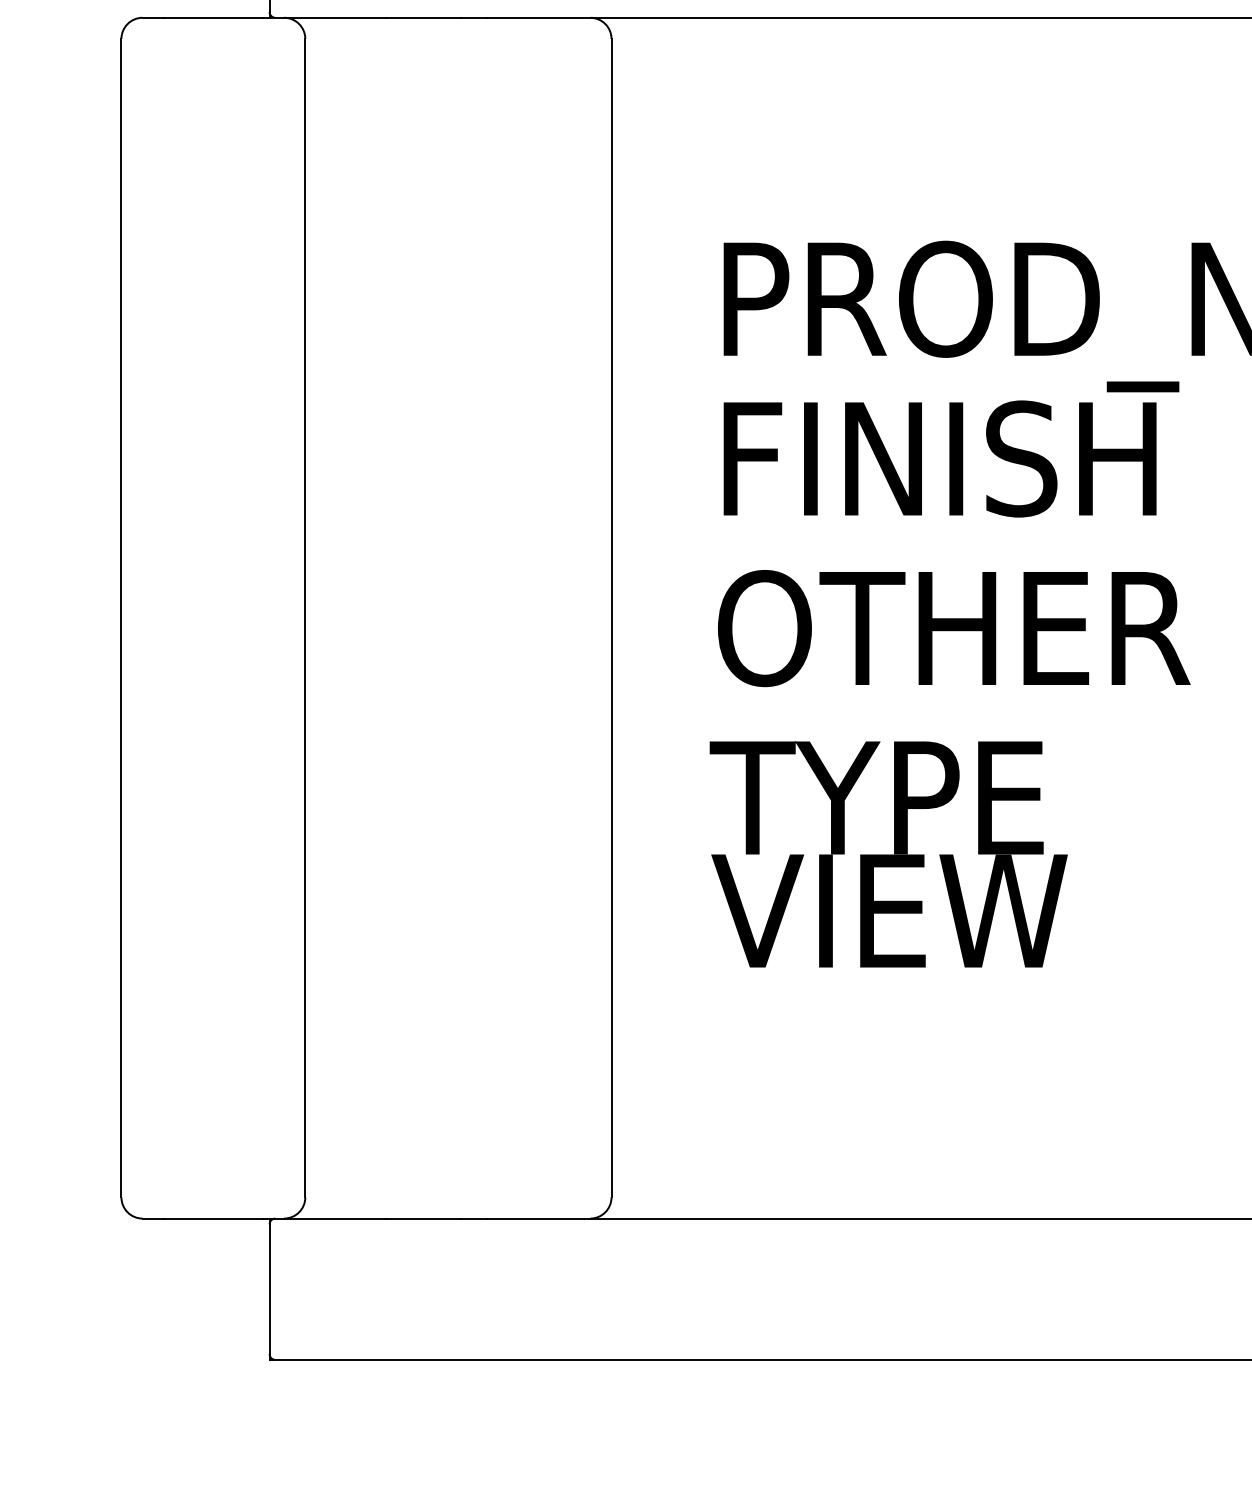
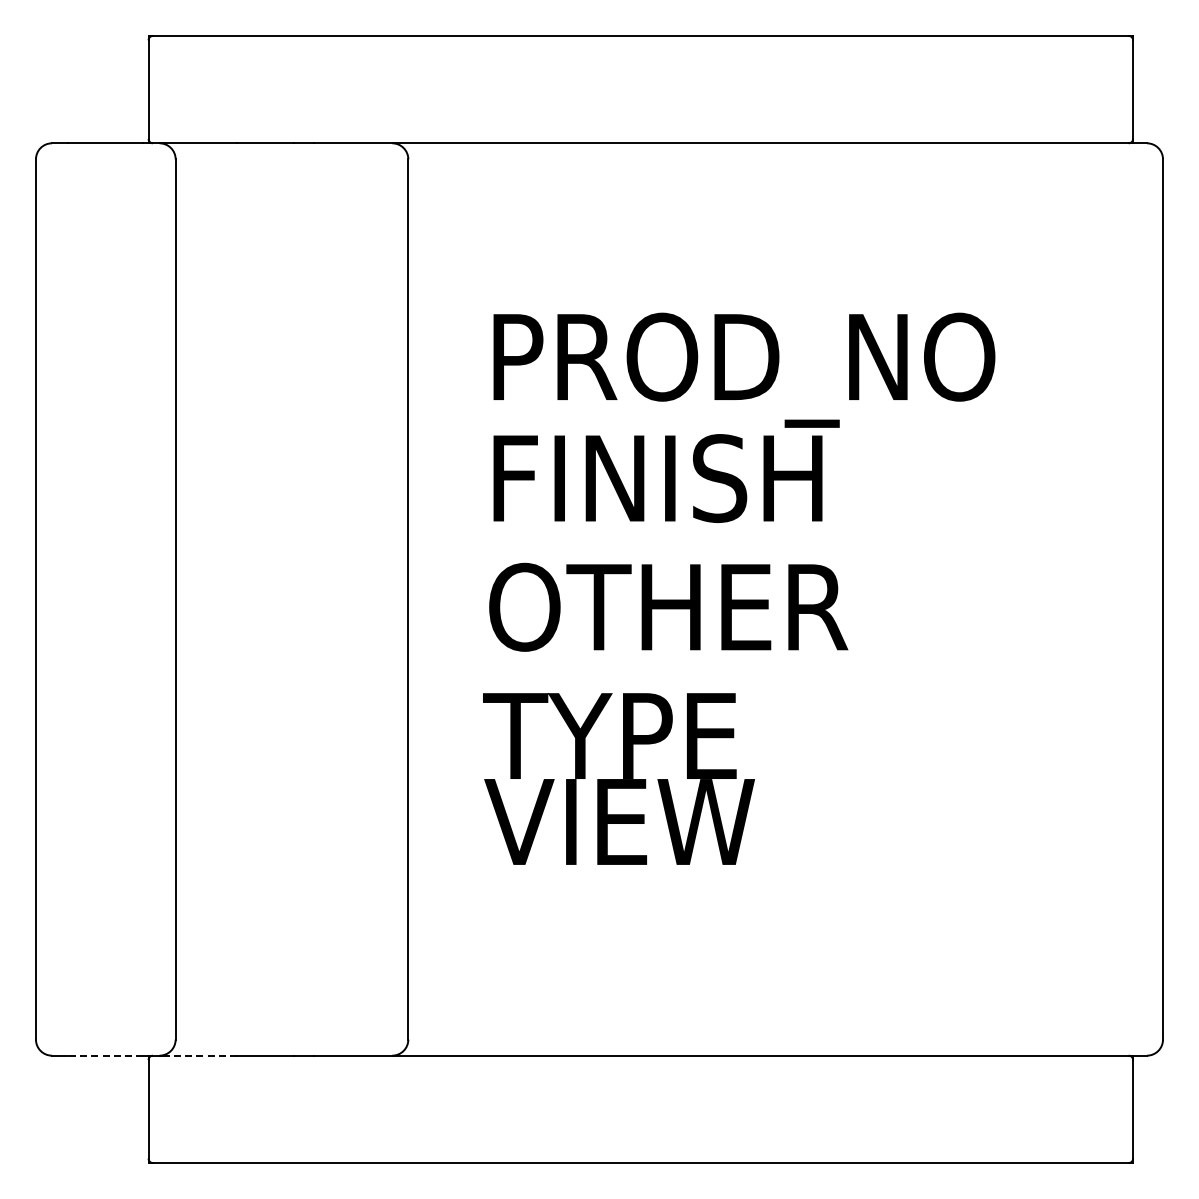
line: (212, 1218) -> (105, 1055), solid -> dashed
line: (337, 1218) -> (200, 1055), solid -> dashed

